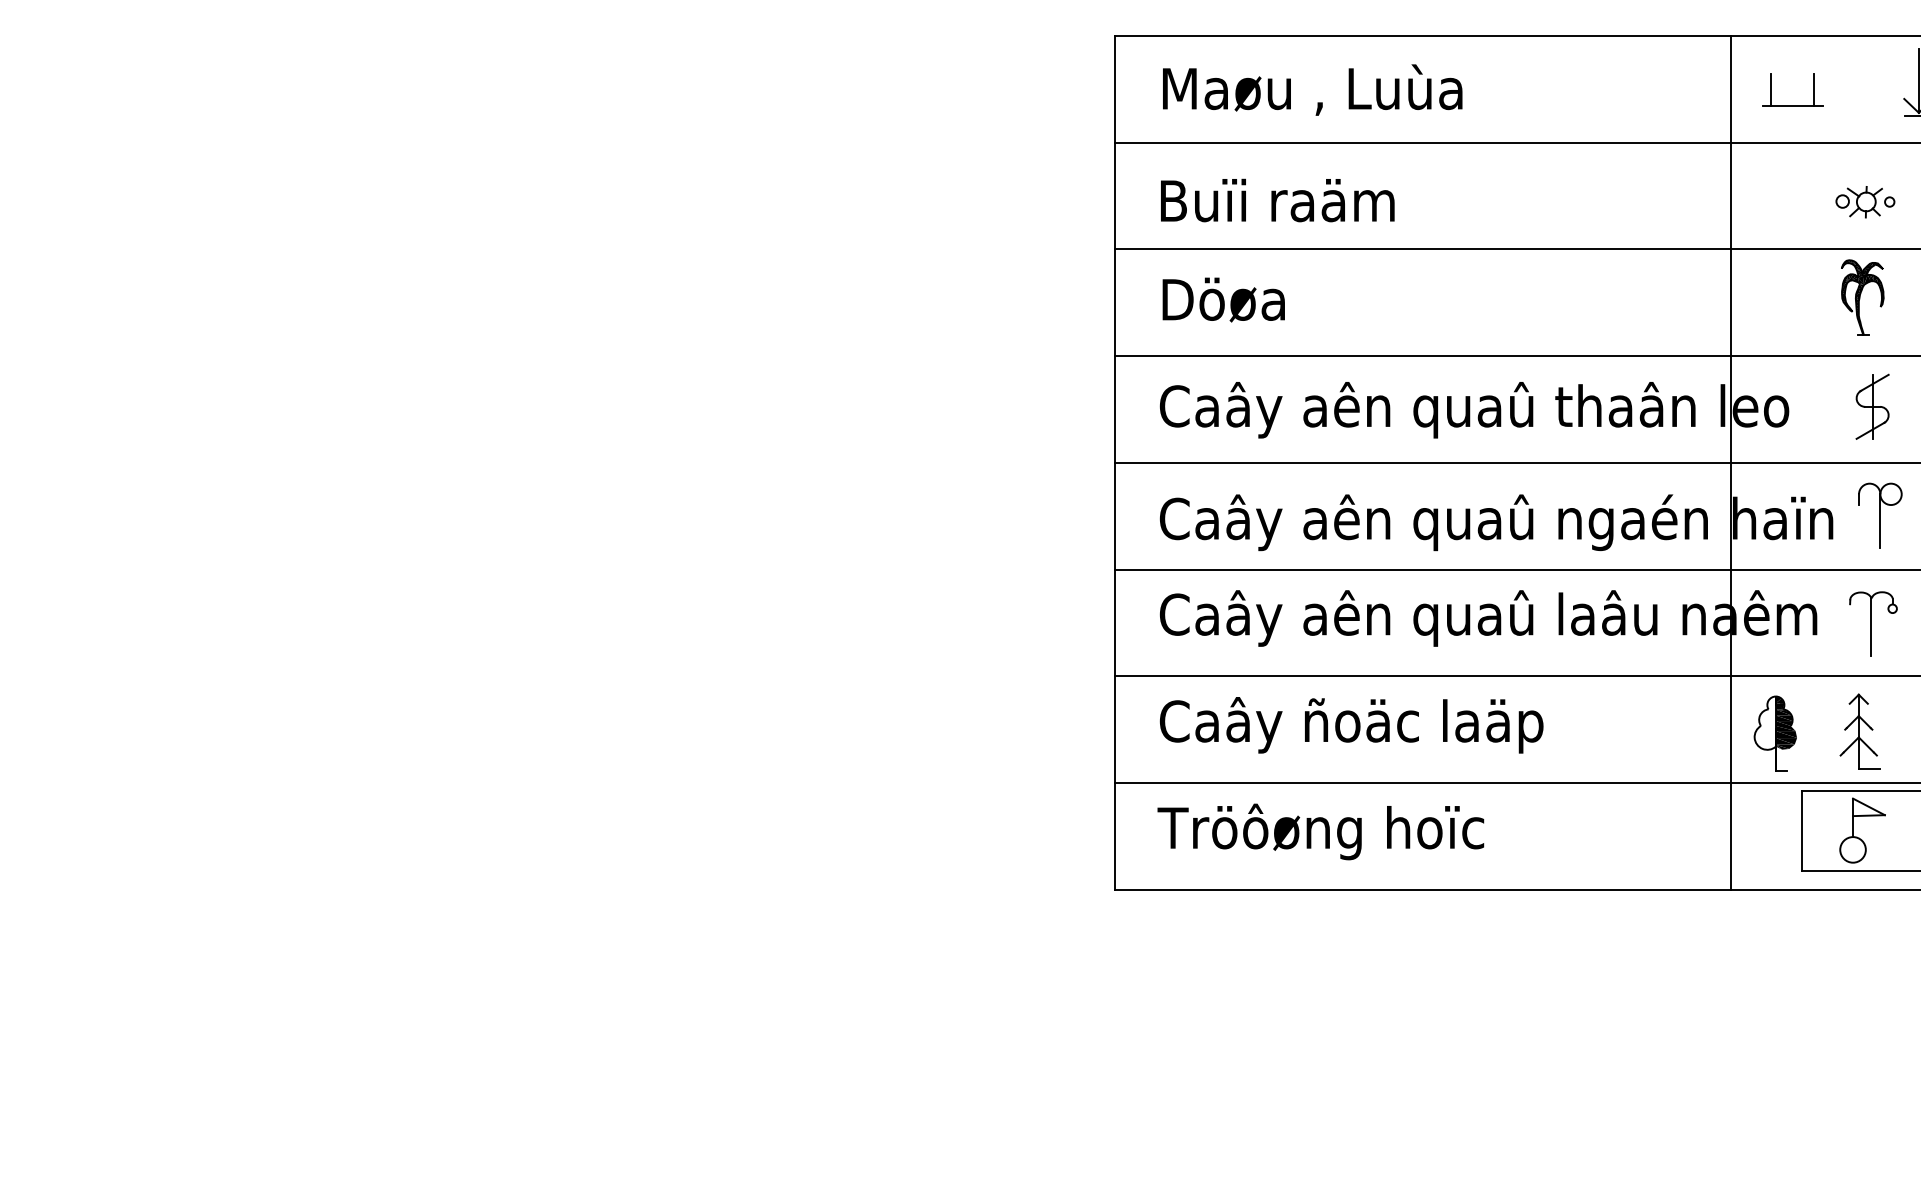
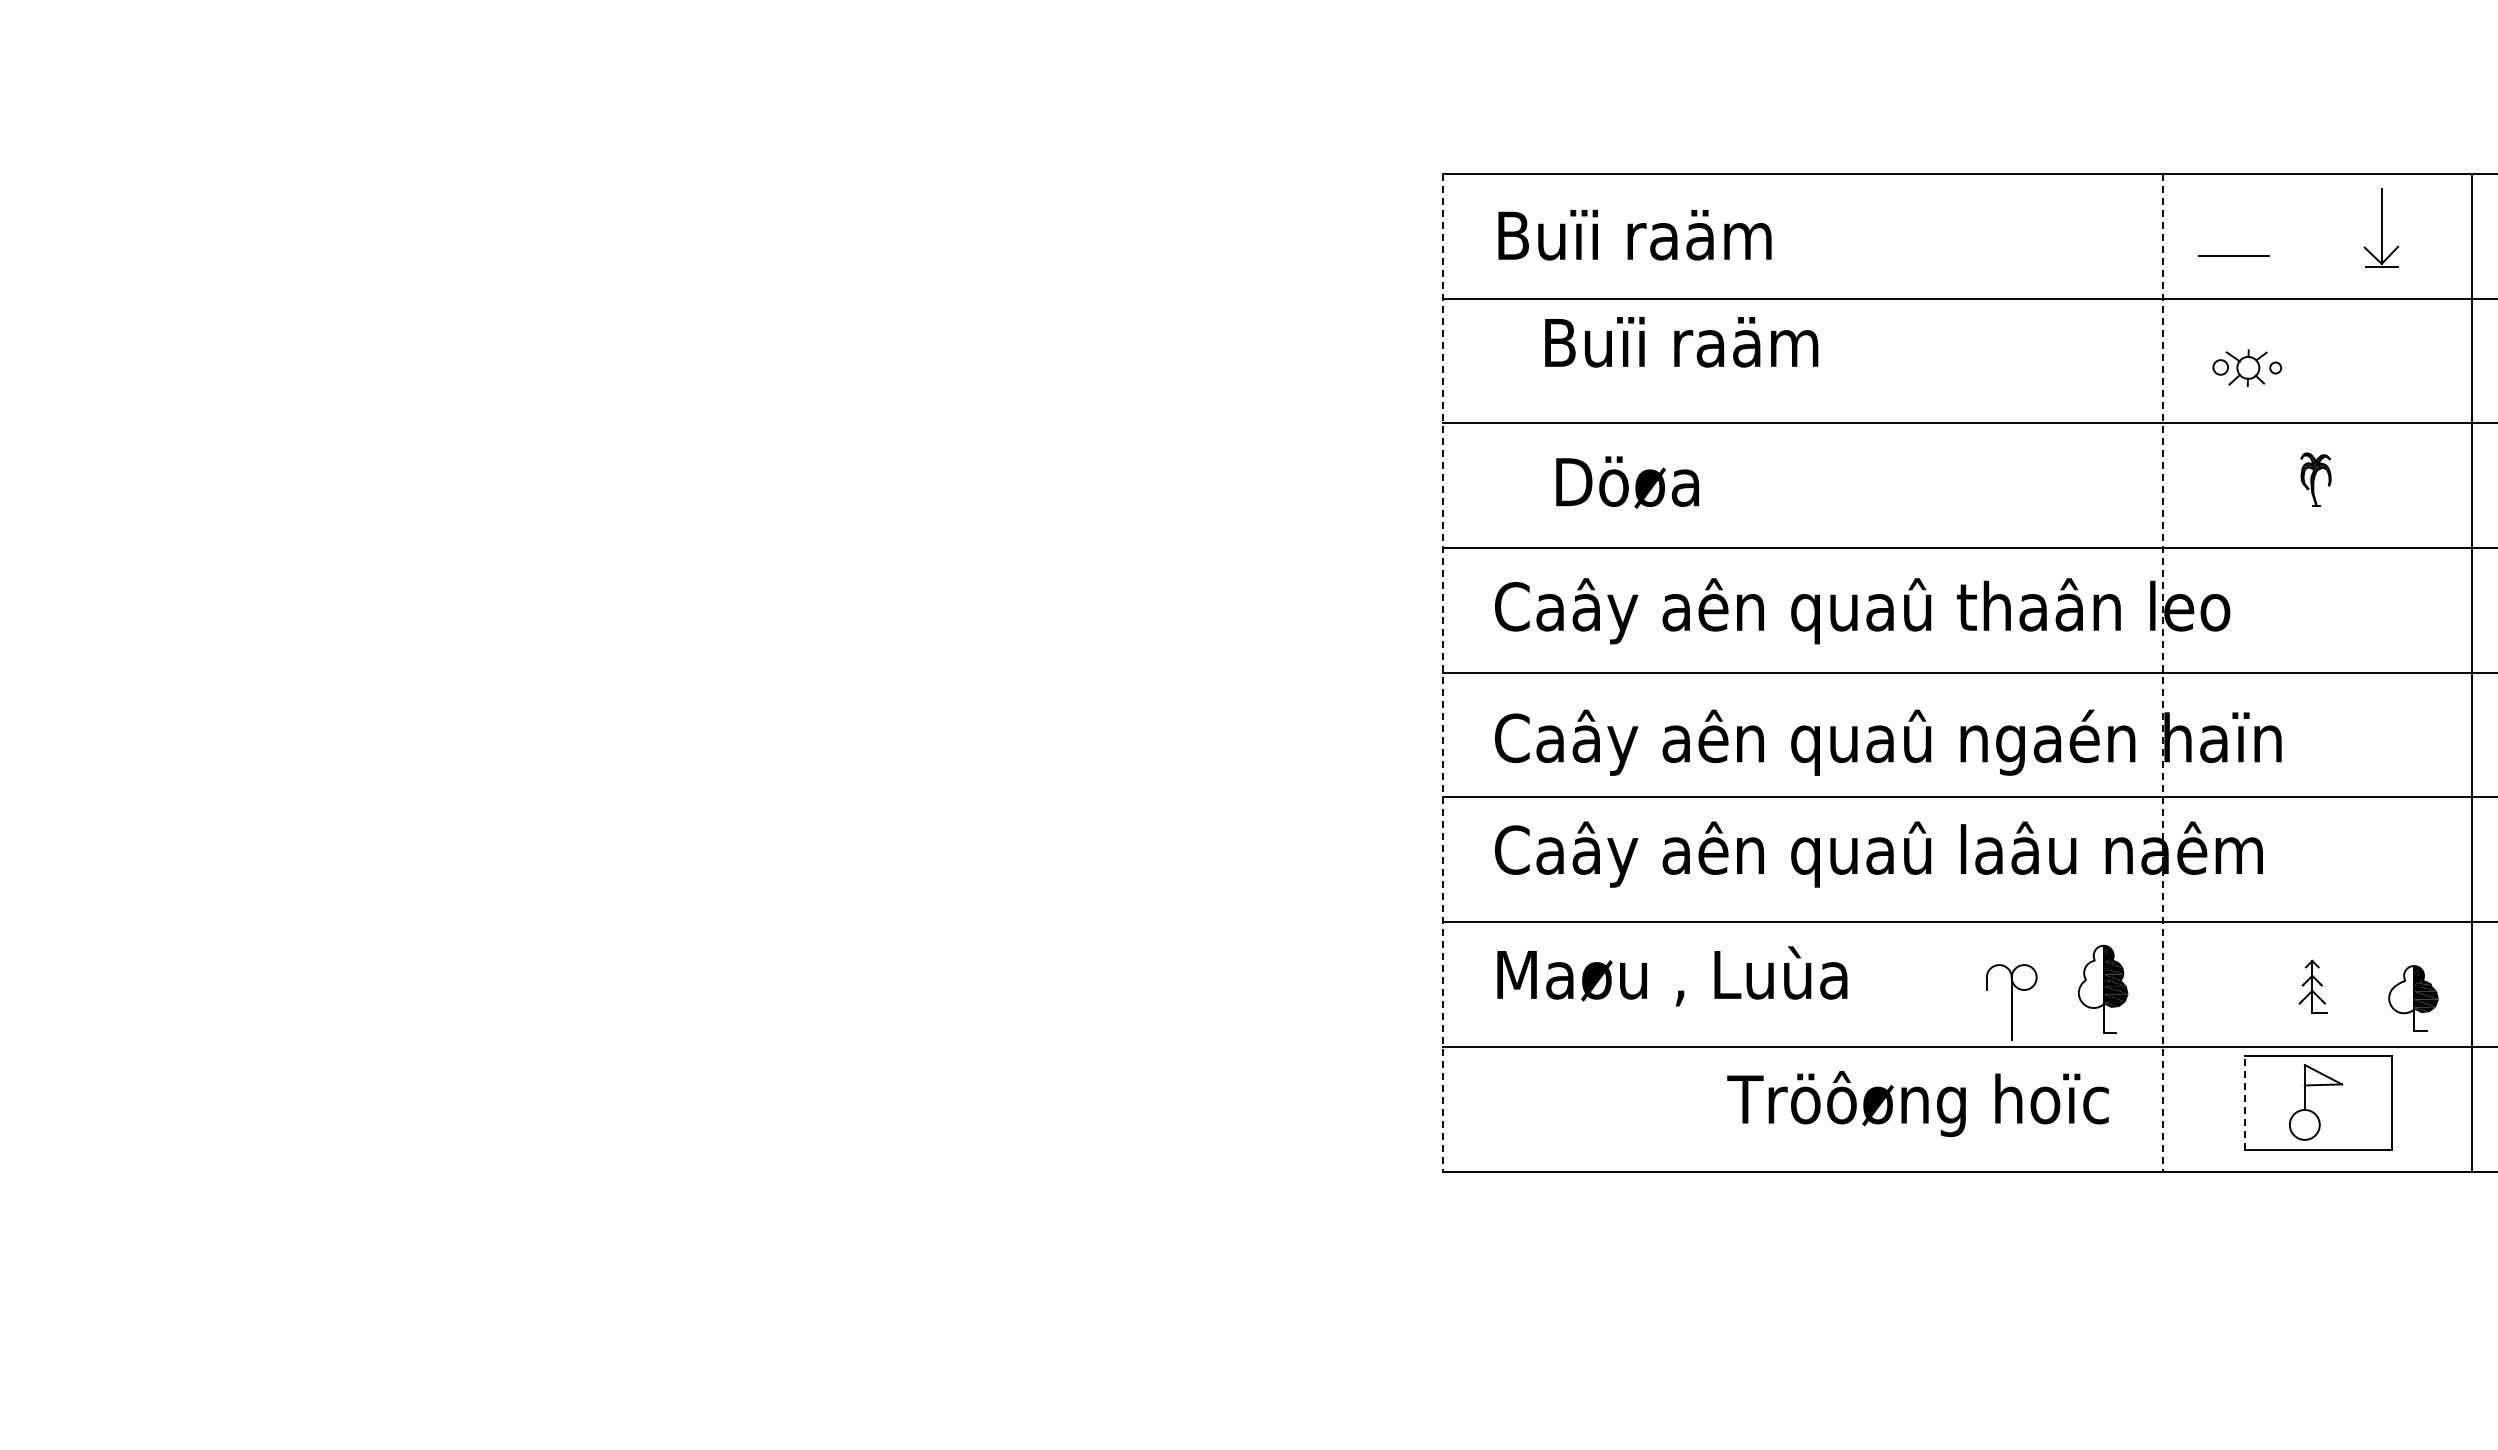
line: (1771, 89) -> (2209, 236), removed
line: (1814, 89) -> (2259, 236), removed
text: (1315, 90) -> (1676, 237), Maøu , Luùa -> Buïi raäm
text: (1277, 200) -> (1681, 342), moved
part: (1865, 201) -> (2247, 367), moved
part: (1862, 297) -> (2315, 479), size x0.6
text: (1223, 300) -> (1627, 482), moved
part: (1872, 406) -> (2327, 606), removed
line: (1114, 462) -> (1442, 672), solid -> dashed
line: (1731, 462) -> (2162, 672), solid -> dashed
part: (1880, 515) -> (2011, 1002), moved
part: (1873, 624) -> (2328, 861), removed
text: (1352, 725) -> (1719, 979), Caây ñoäc laäp -> Maøu , Luùa
part: (1860, 731) -> (2313, 986), size x0.6
part: (1775, 733) -> (2103, 988), moved
line: (1802, 830) -> (2245, 1102), solid -> dashed
text: (1320, 832) -> (1917, 1104), moved

